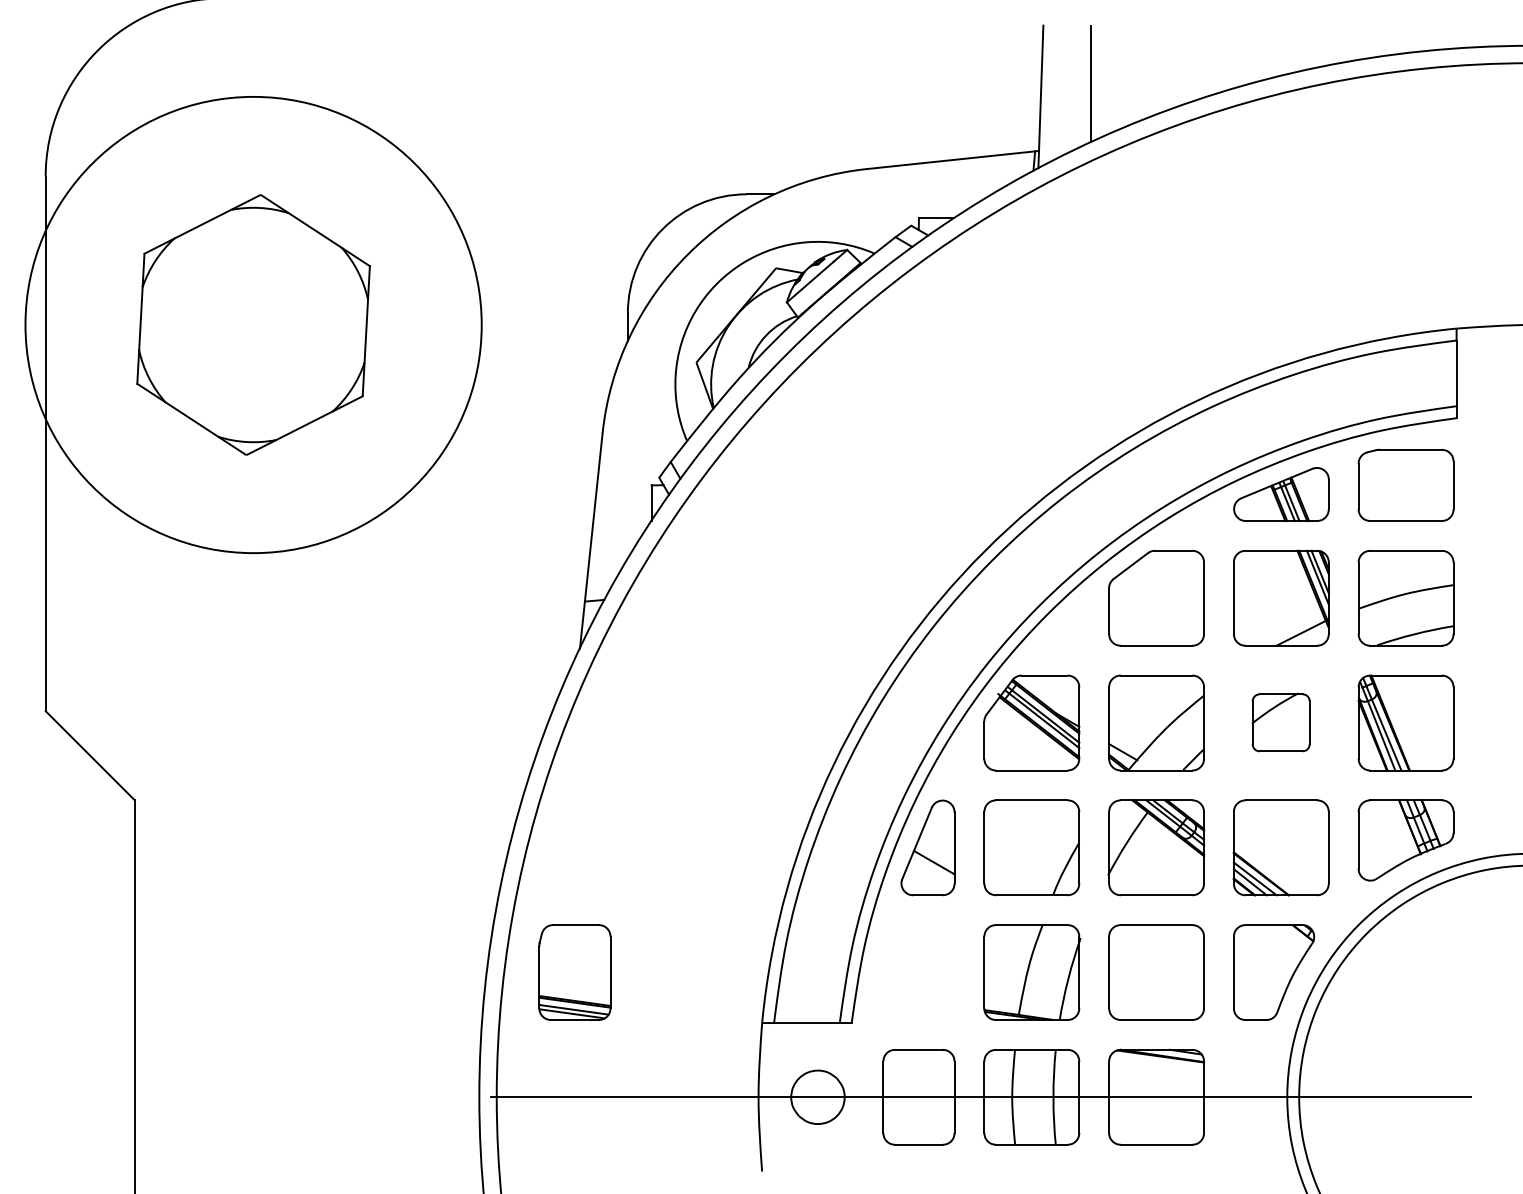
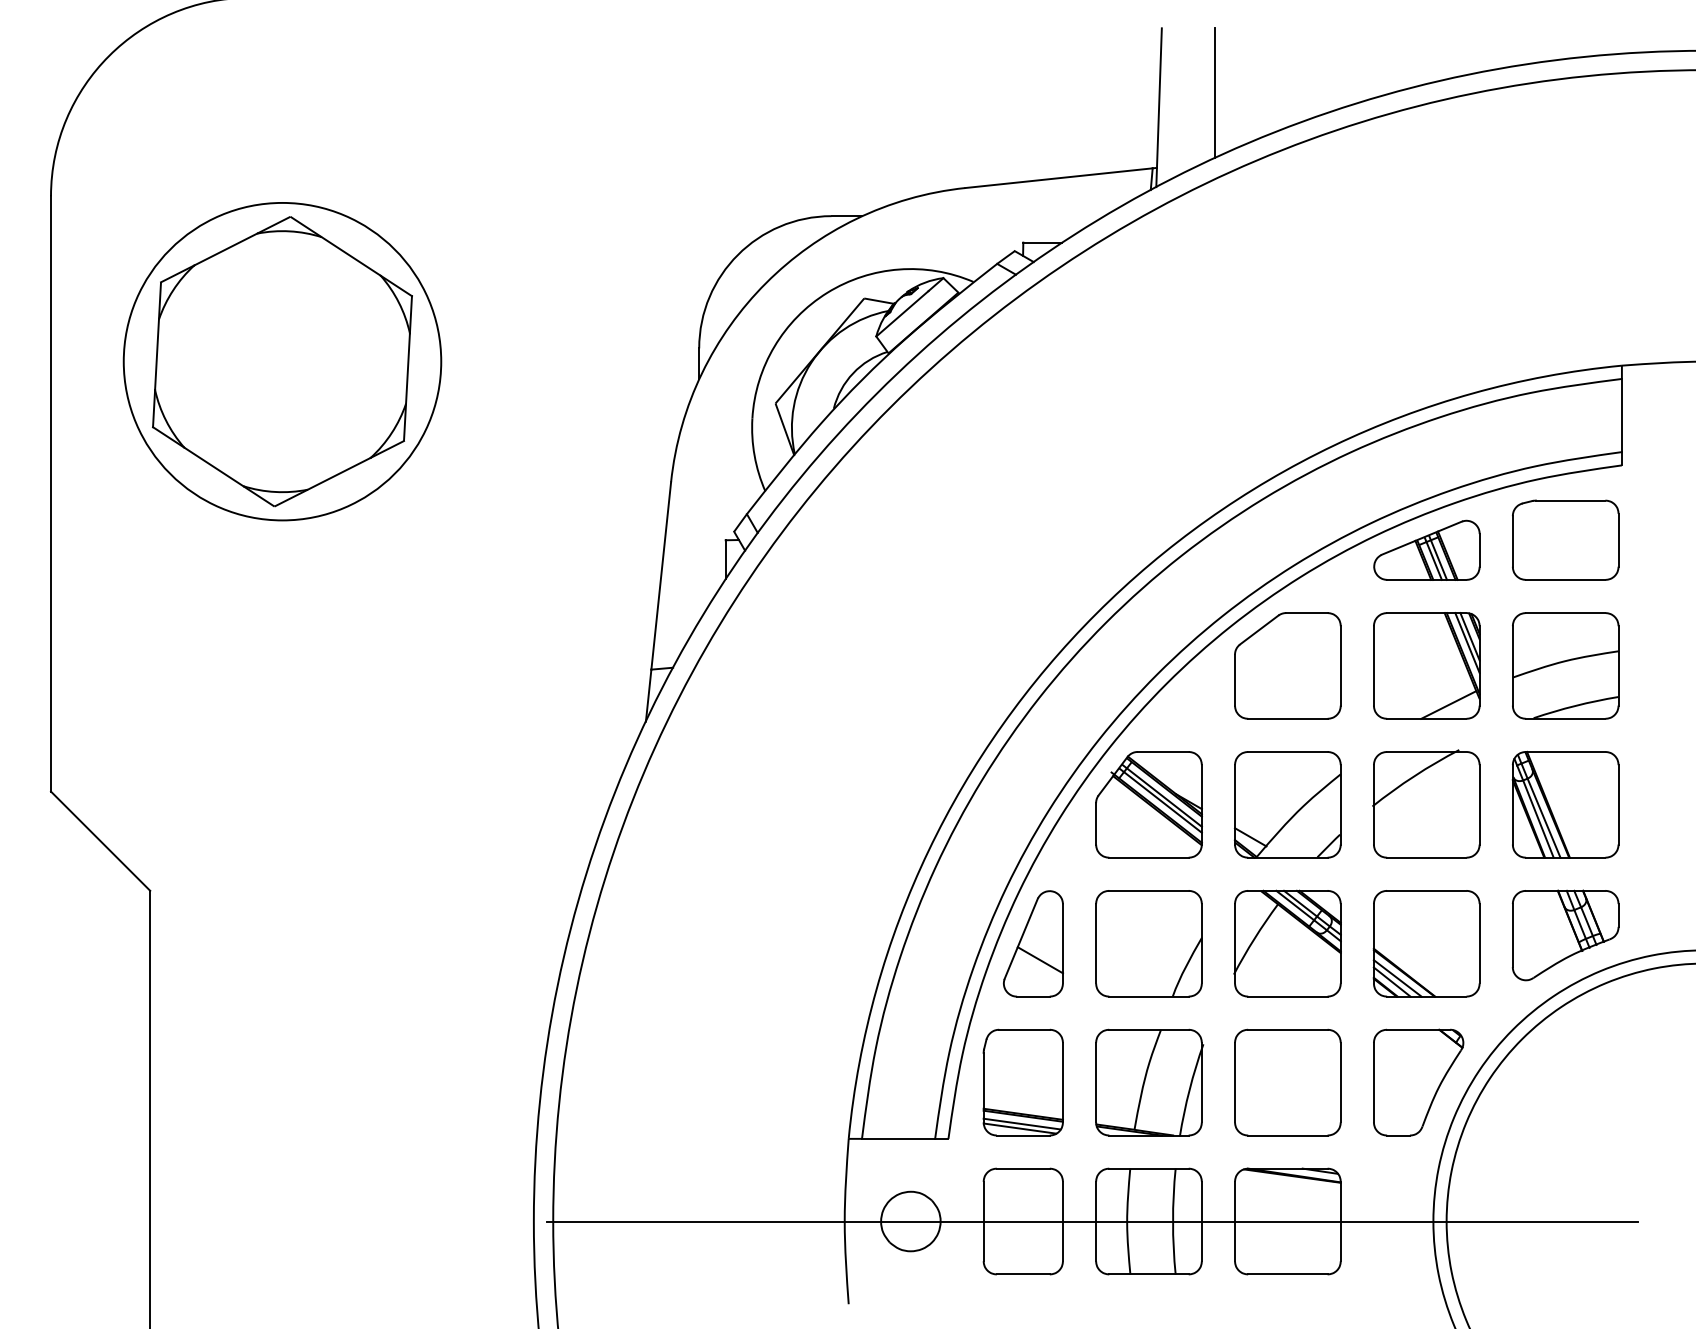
circle: (253, 324) -> (282, 361), size x0.62
part: (1280, 722) -> (1425, 804), size x1.67
part: (574, 972) -> (1022, 1082), moved

